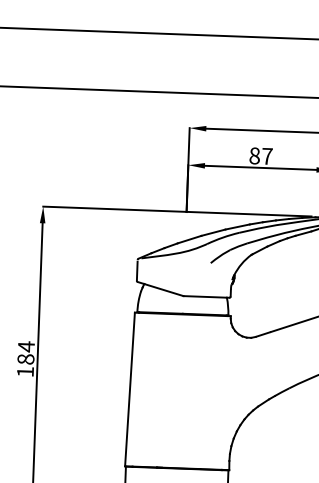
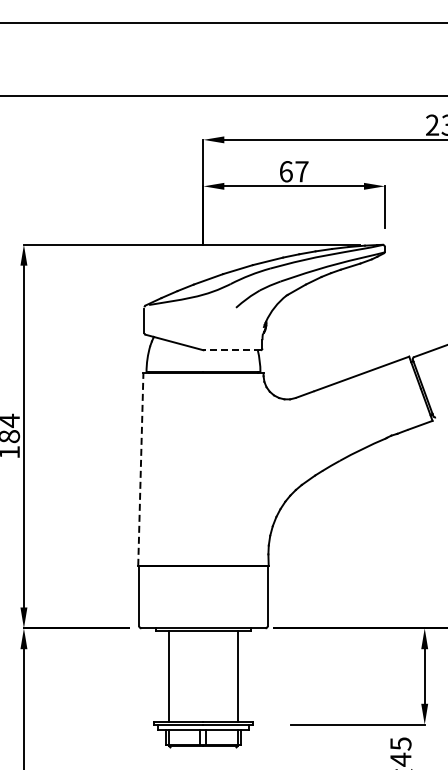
text: (254, 155) -> (285, 171), 87 -> 67
line: (206, 297) -> (232, 350), solid -> dashed
line: (129, 389) -> (140, 469), solid -> dashed

